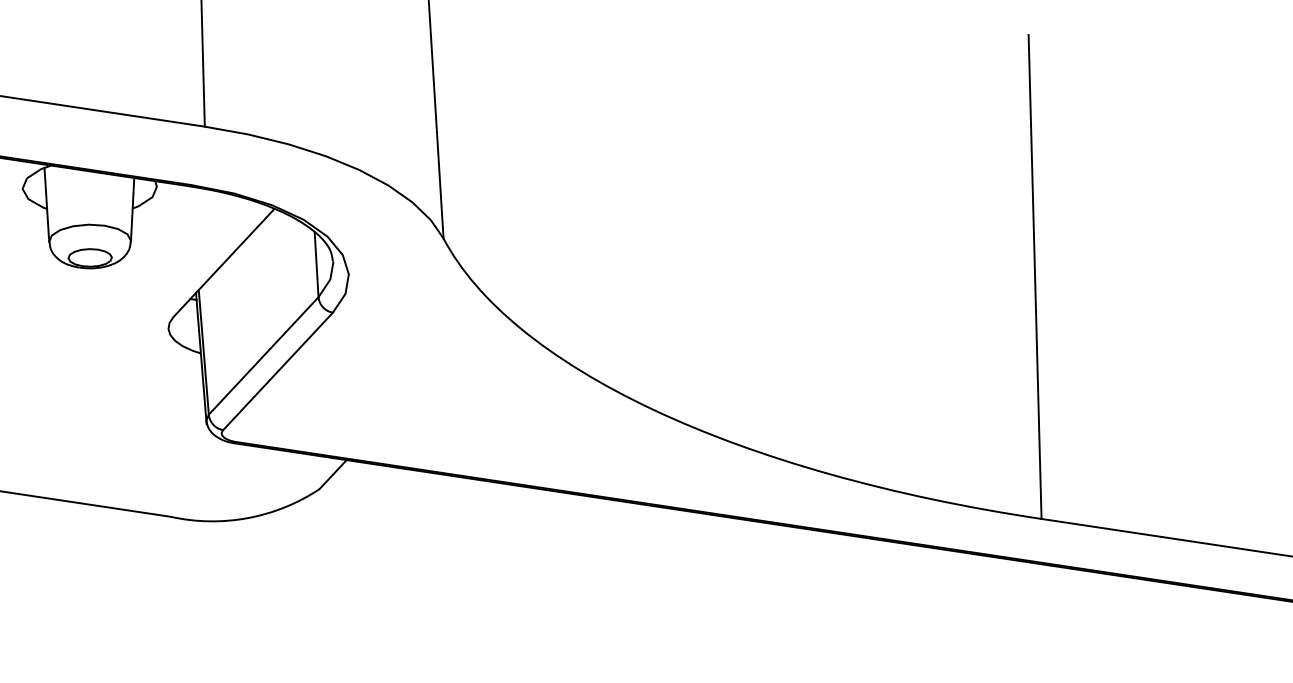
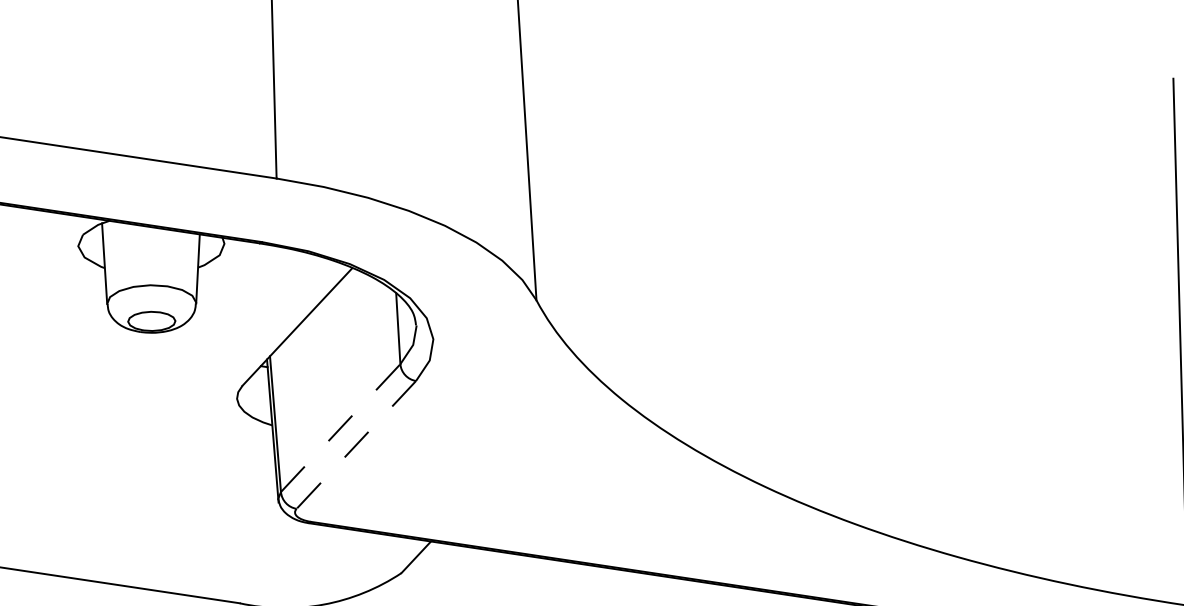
line: (264, 355) -> (341, 427), solid -> dashed
line: (277, 371) -> (355, 445), solid -> dashed

